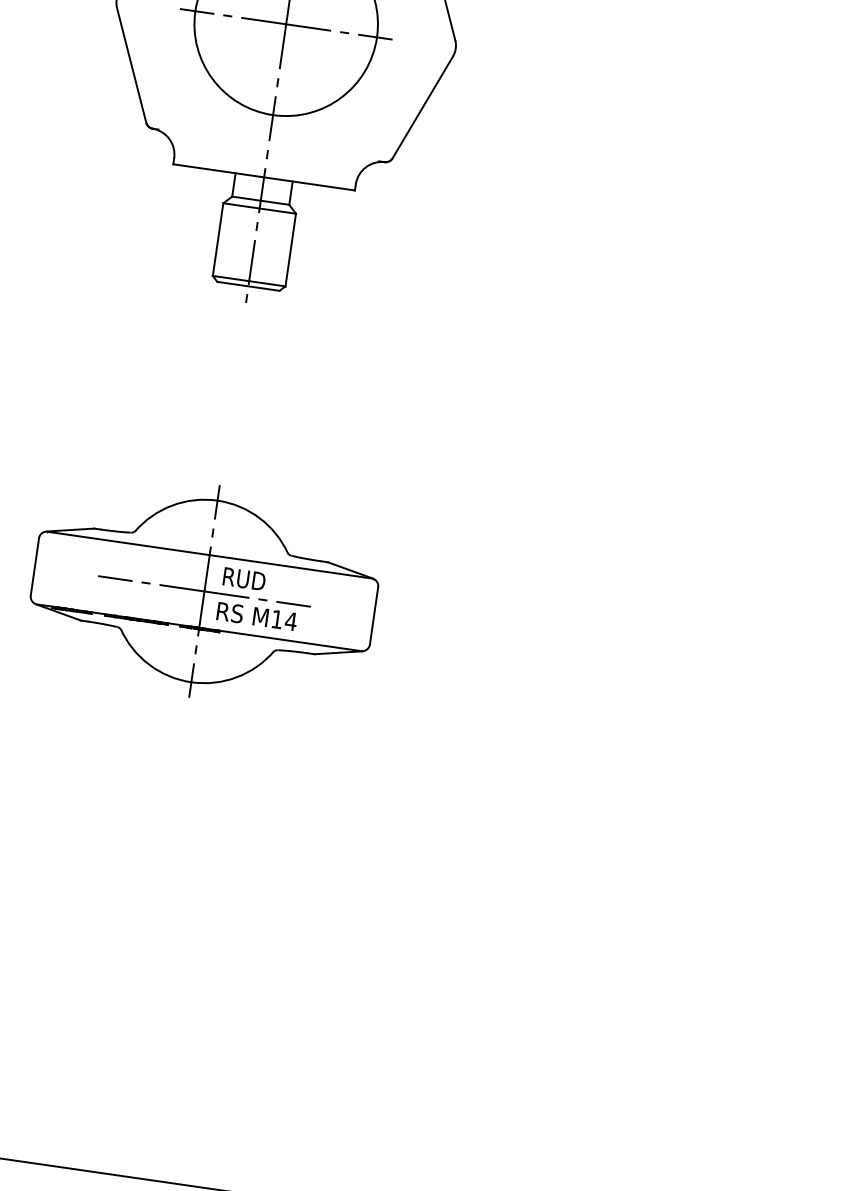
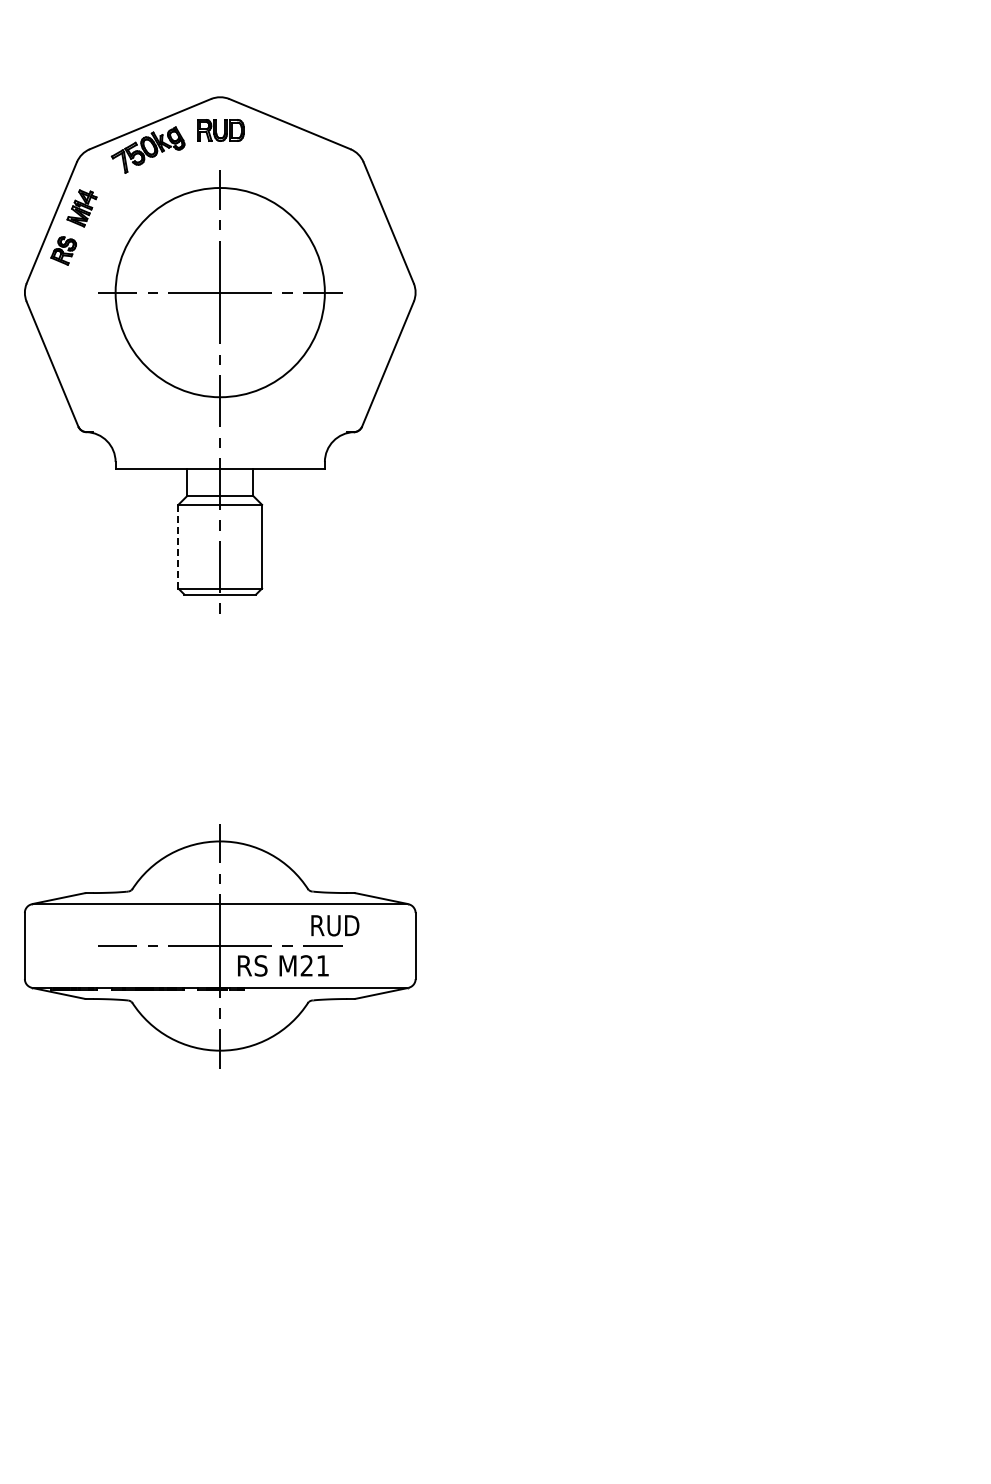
line: (218, 239) -> (178, 546), solid -> dashed
text: (244, 579) -> (335, 925), moved
text: (283, 620) -> (314, 965), M14 -> M21

